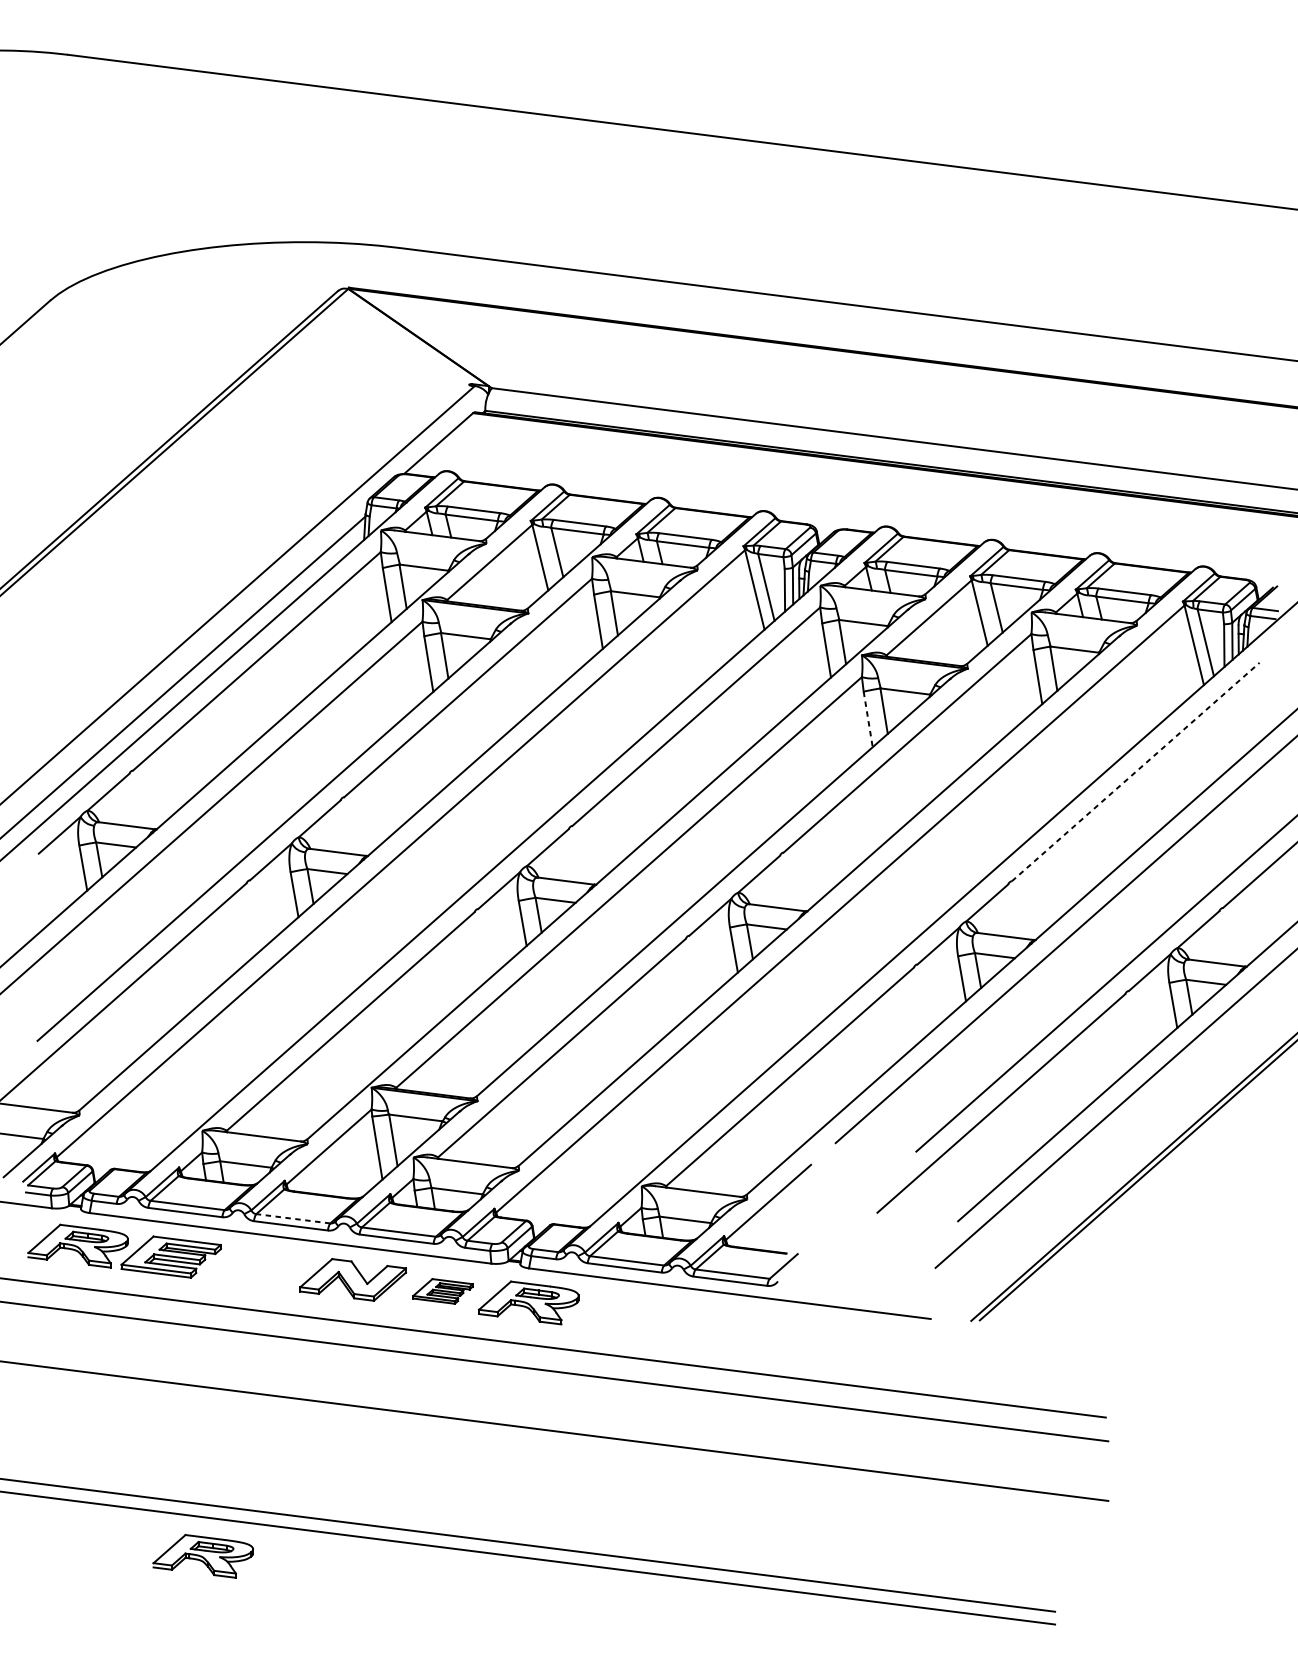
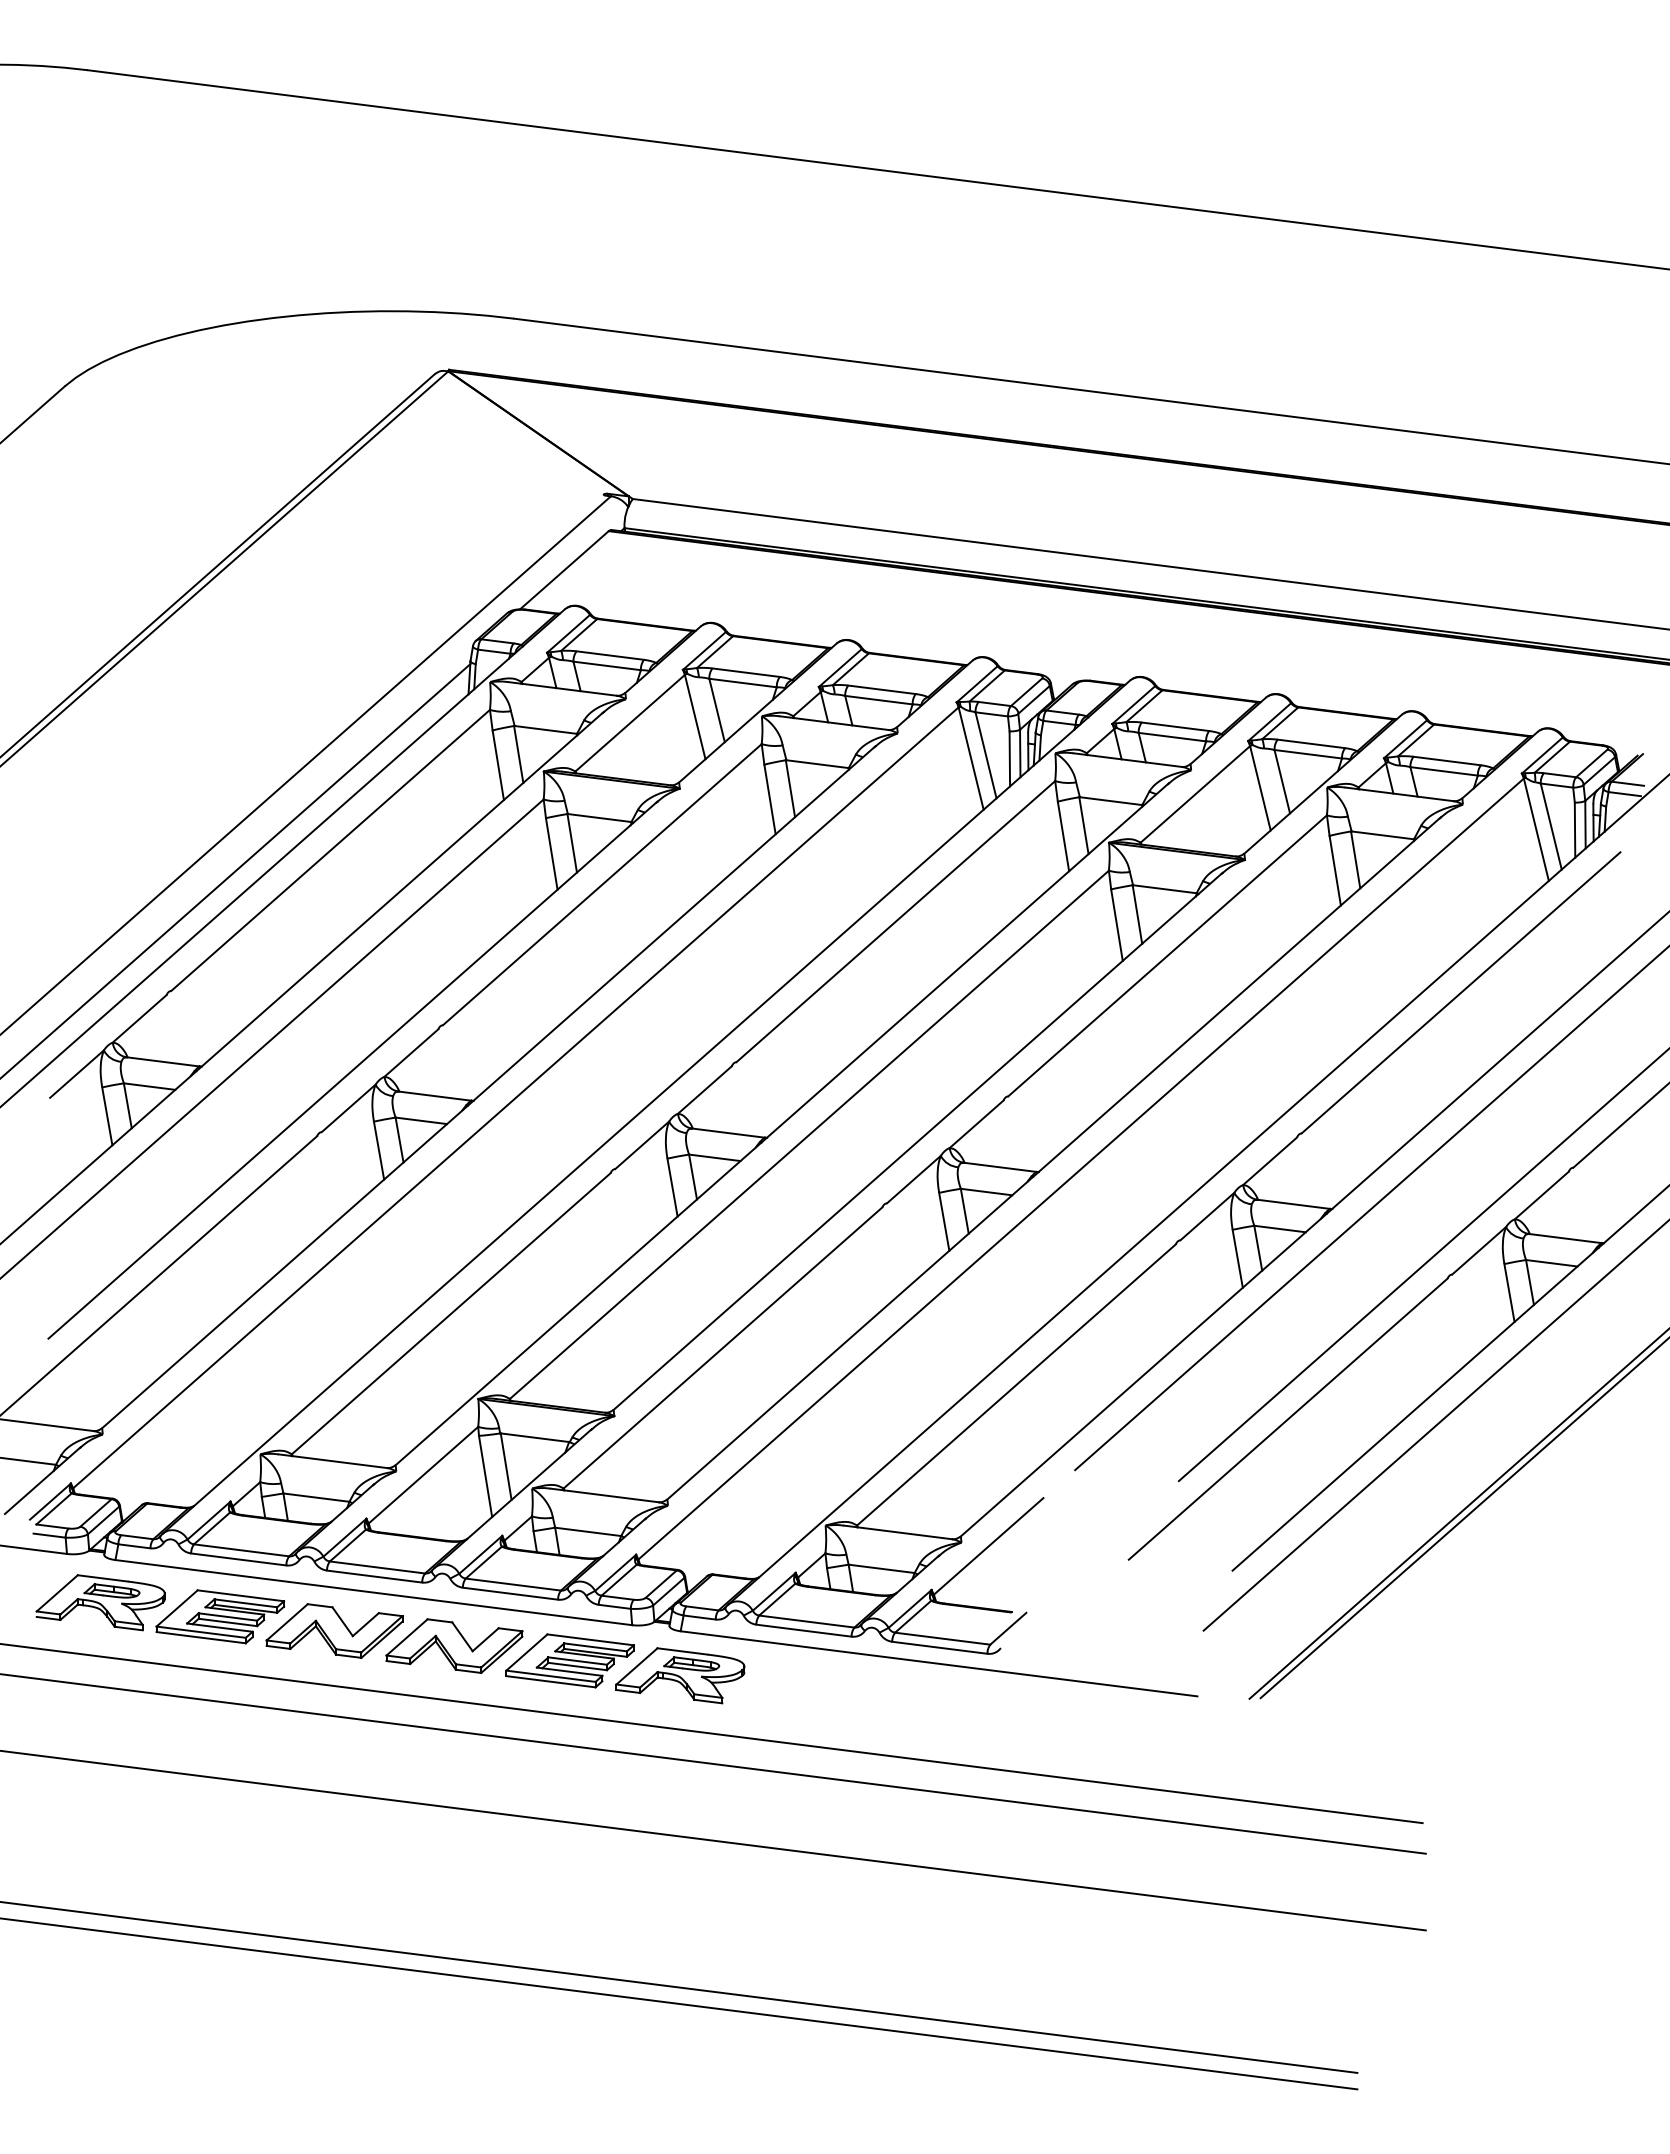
line: (868, 719) -> (1117, 925), dashed -> solid
line: (1136, 771) -> (1461, 992), dashed -> solid
line: (293, 1218) -> (377, 1567), dashed -> solid
part: (259, 1267) -> (334, 1630), added
part: (442, 1291) -> (569, 1660), size x1.67
part: (203, 1556) -> (261, 2001), removed

